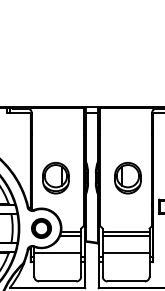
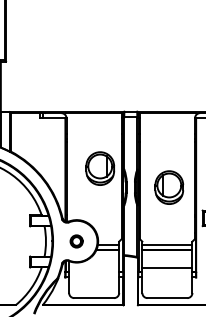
part: (56, 178) -> (100, 168), moved
part: (41, 228) -> (76, 241), size x0.6
line: (58, 252) -> (94, 267), removed

